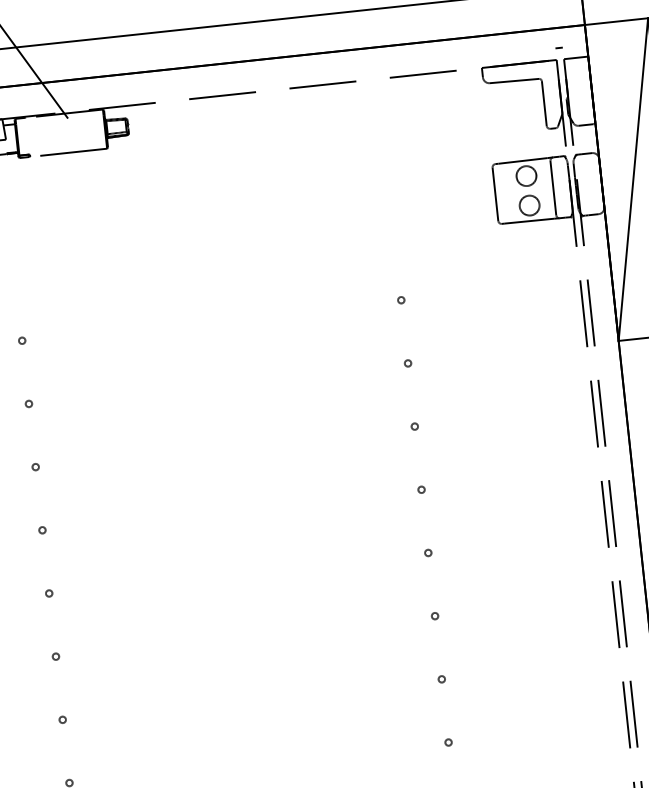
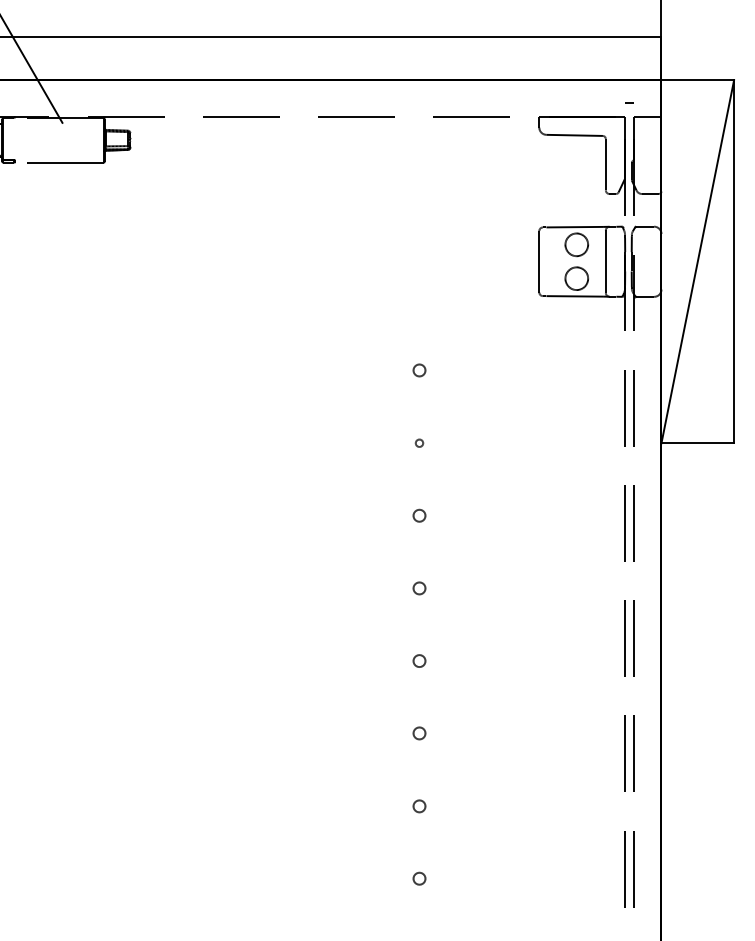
circle: (401, 300) -> (419, 370), size x1.6
circle: (414, 426) -> (419, 515), size x1.6
circle: (421, 489) -> (419, 588), size x1.6
circle: (428, 552) -> (419, 660), size x1.6
circle: (435, 616) -> (419, 733), size x1.6
circle: (441, 678) -> (419, 805), size x1.6
circle: (448, 742) -> (419, 878), size x1.6

